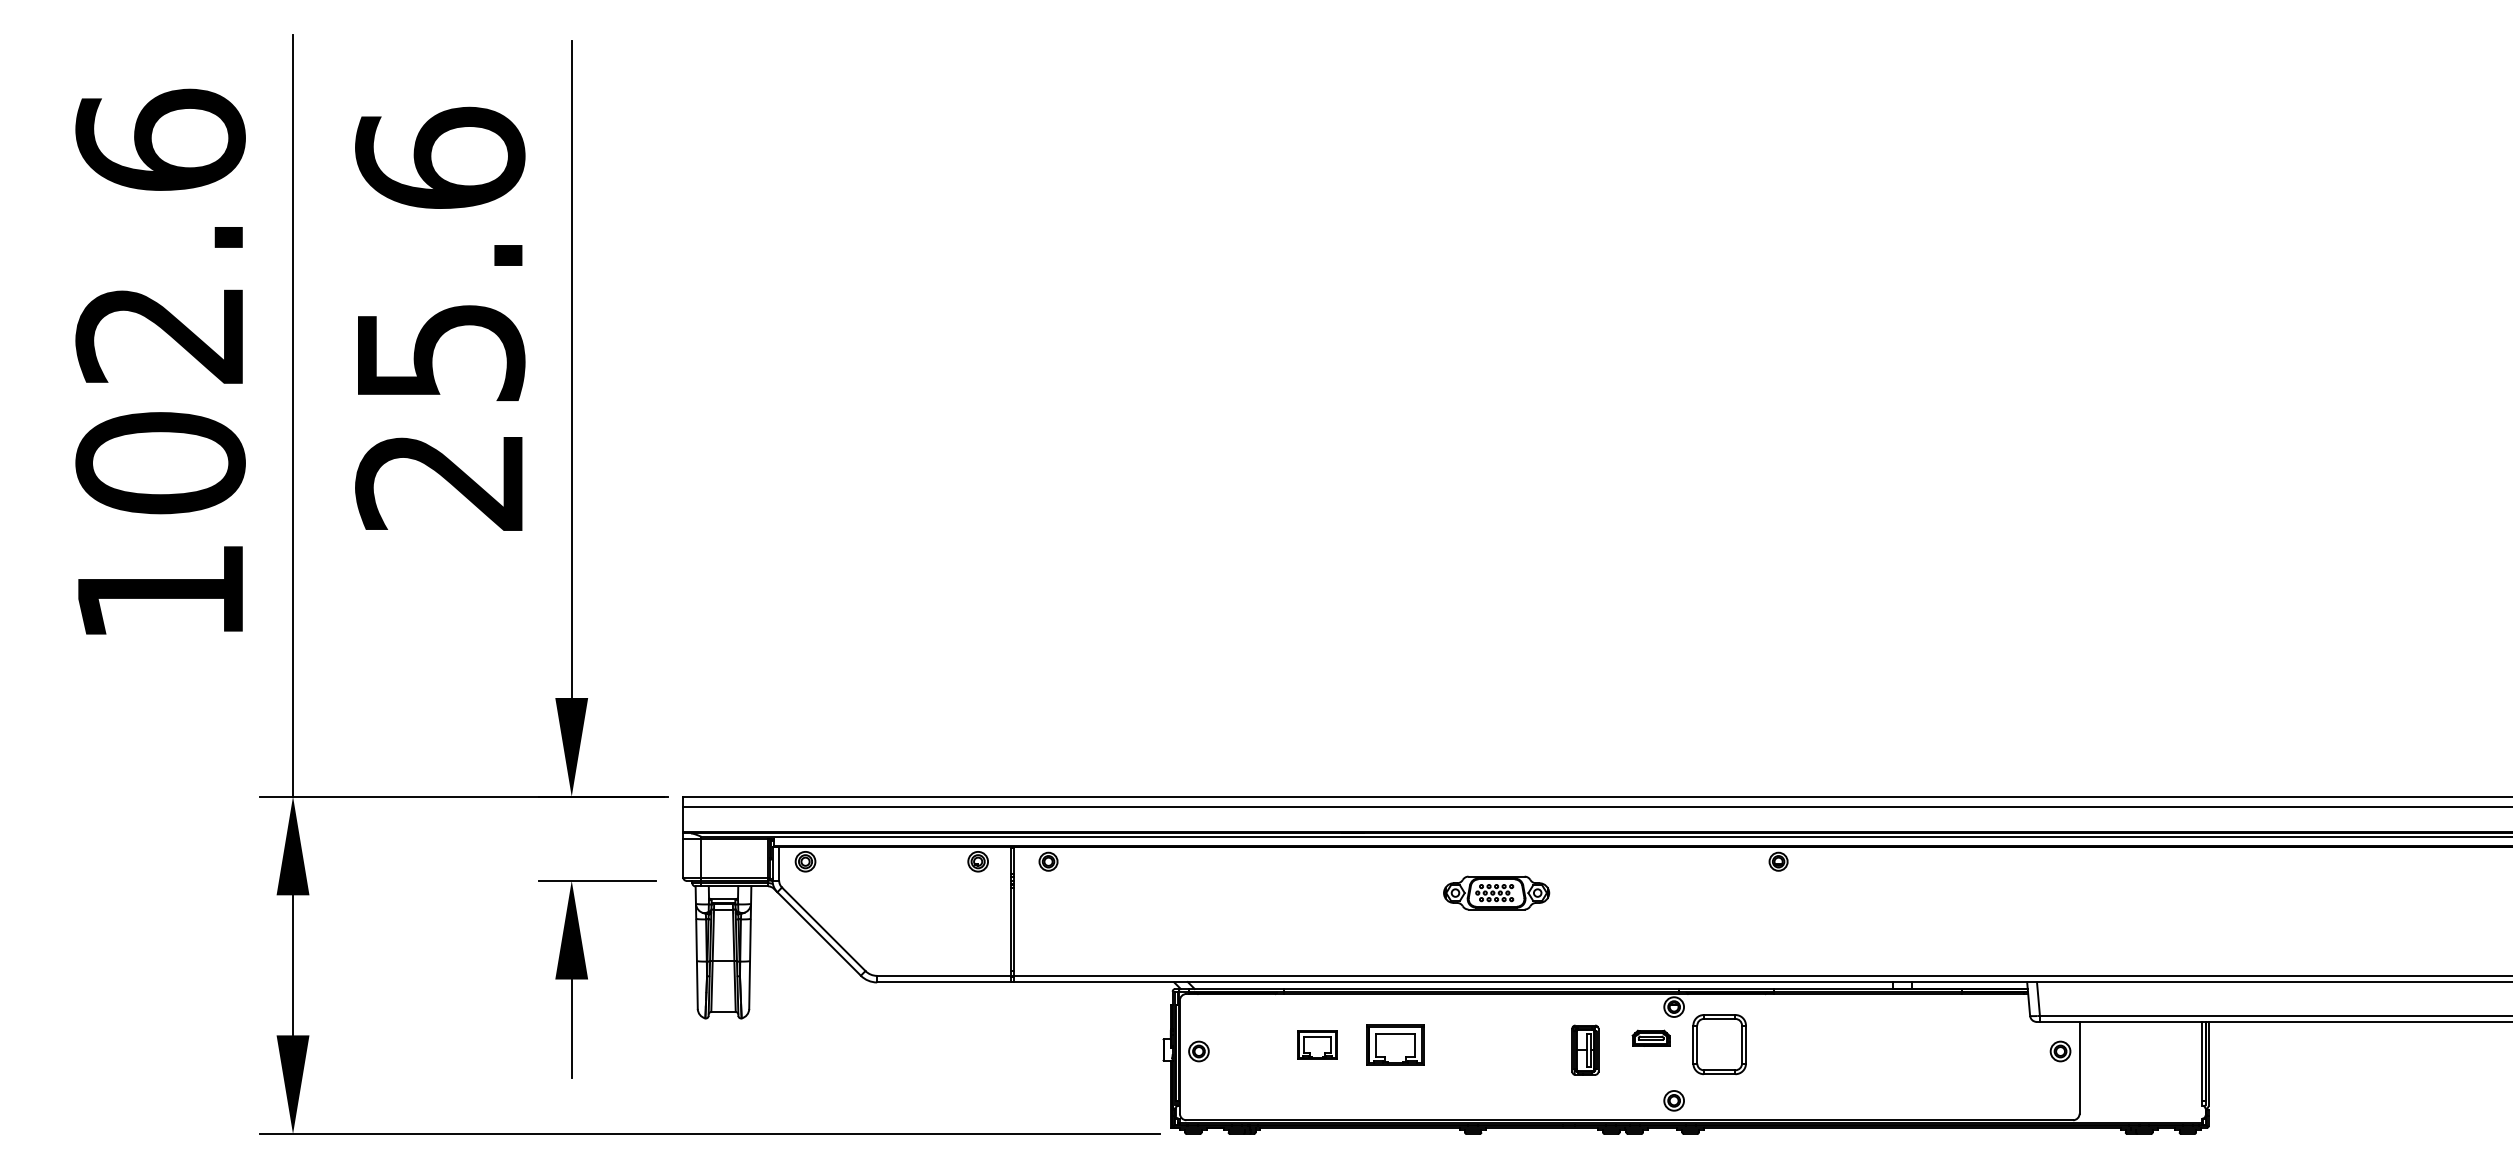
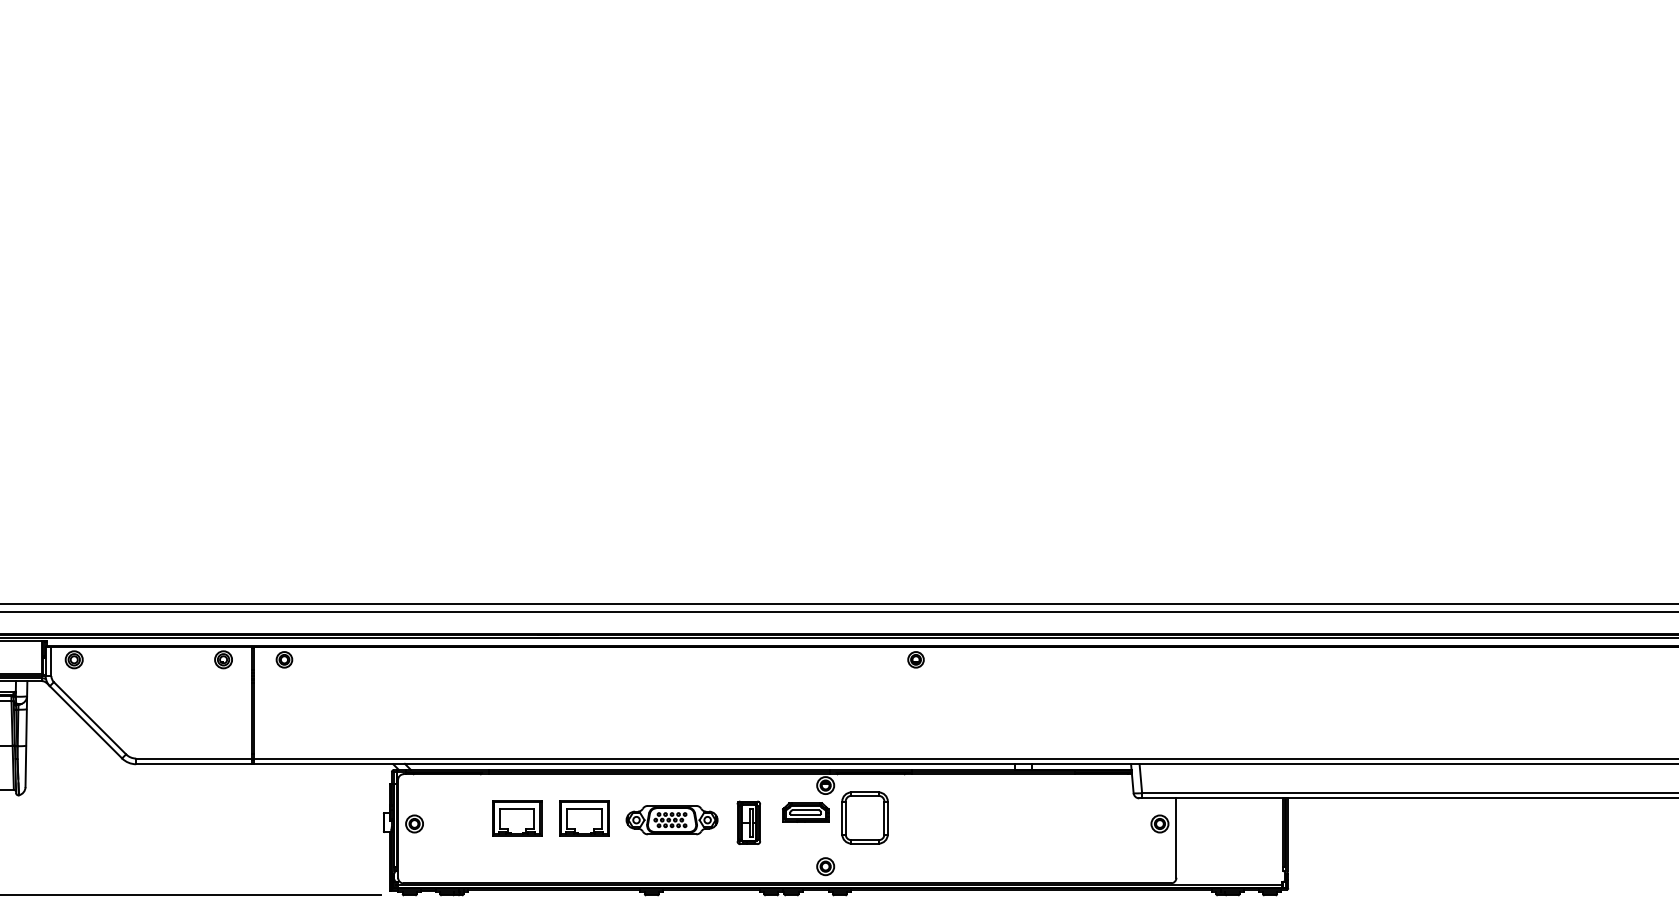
part: (1496, 892) -> (671, 819), moved
part: (1650, 1038) -> (805, 812), size x1.43
part: (1317, 1044) -> (517, 817), size x1.43

